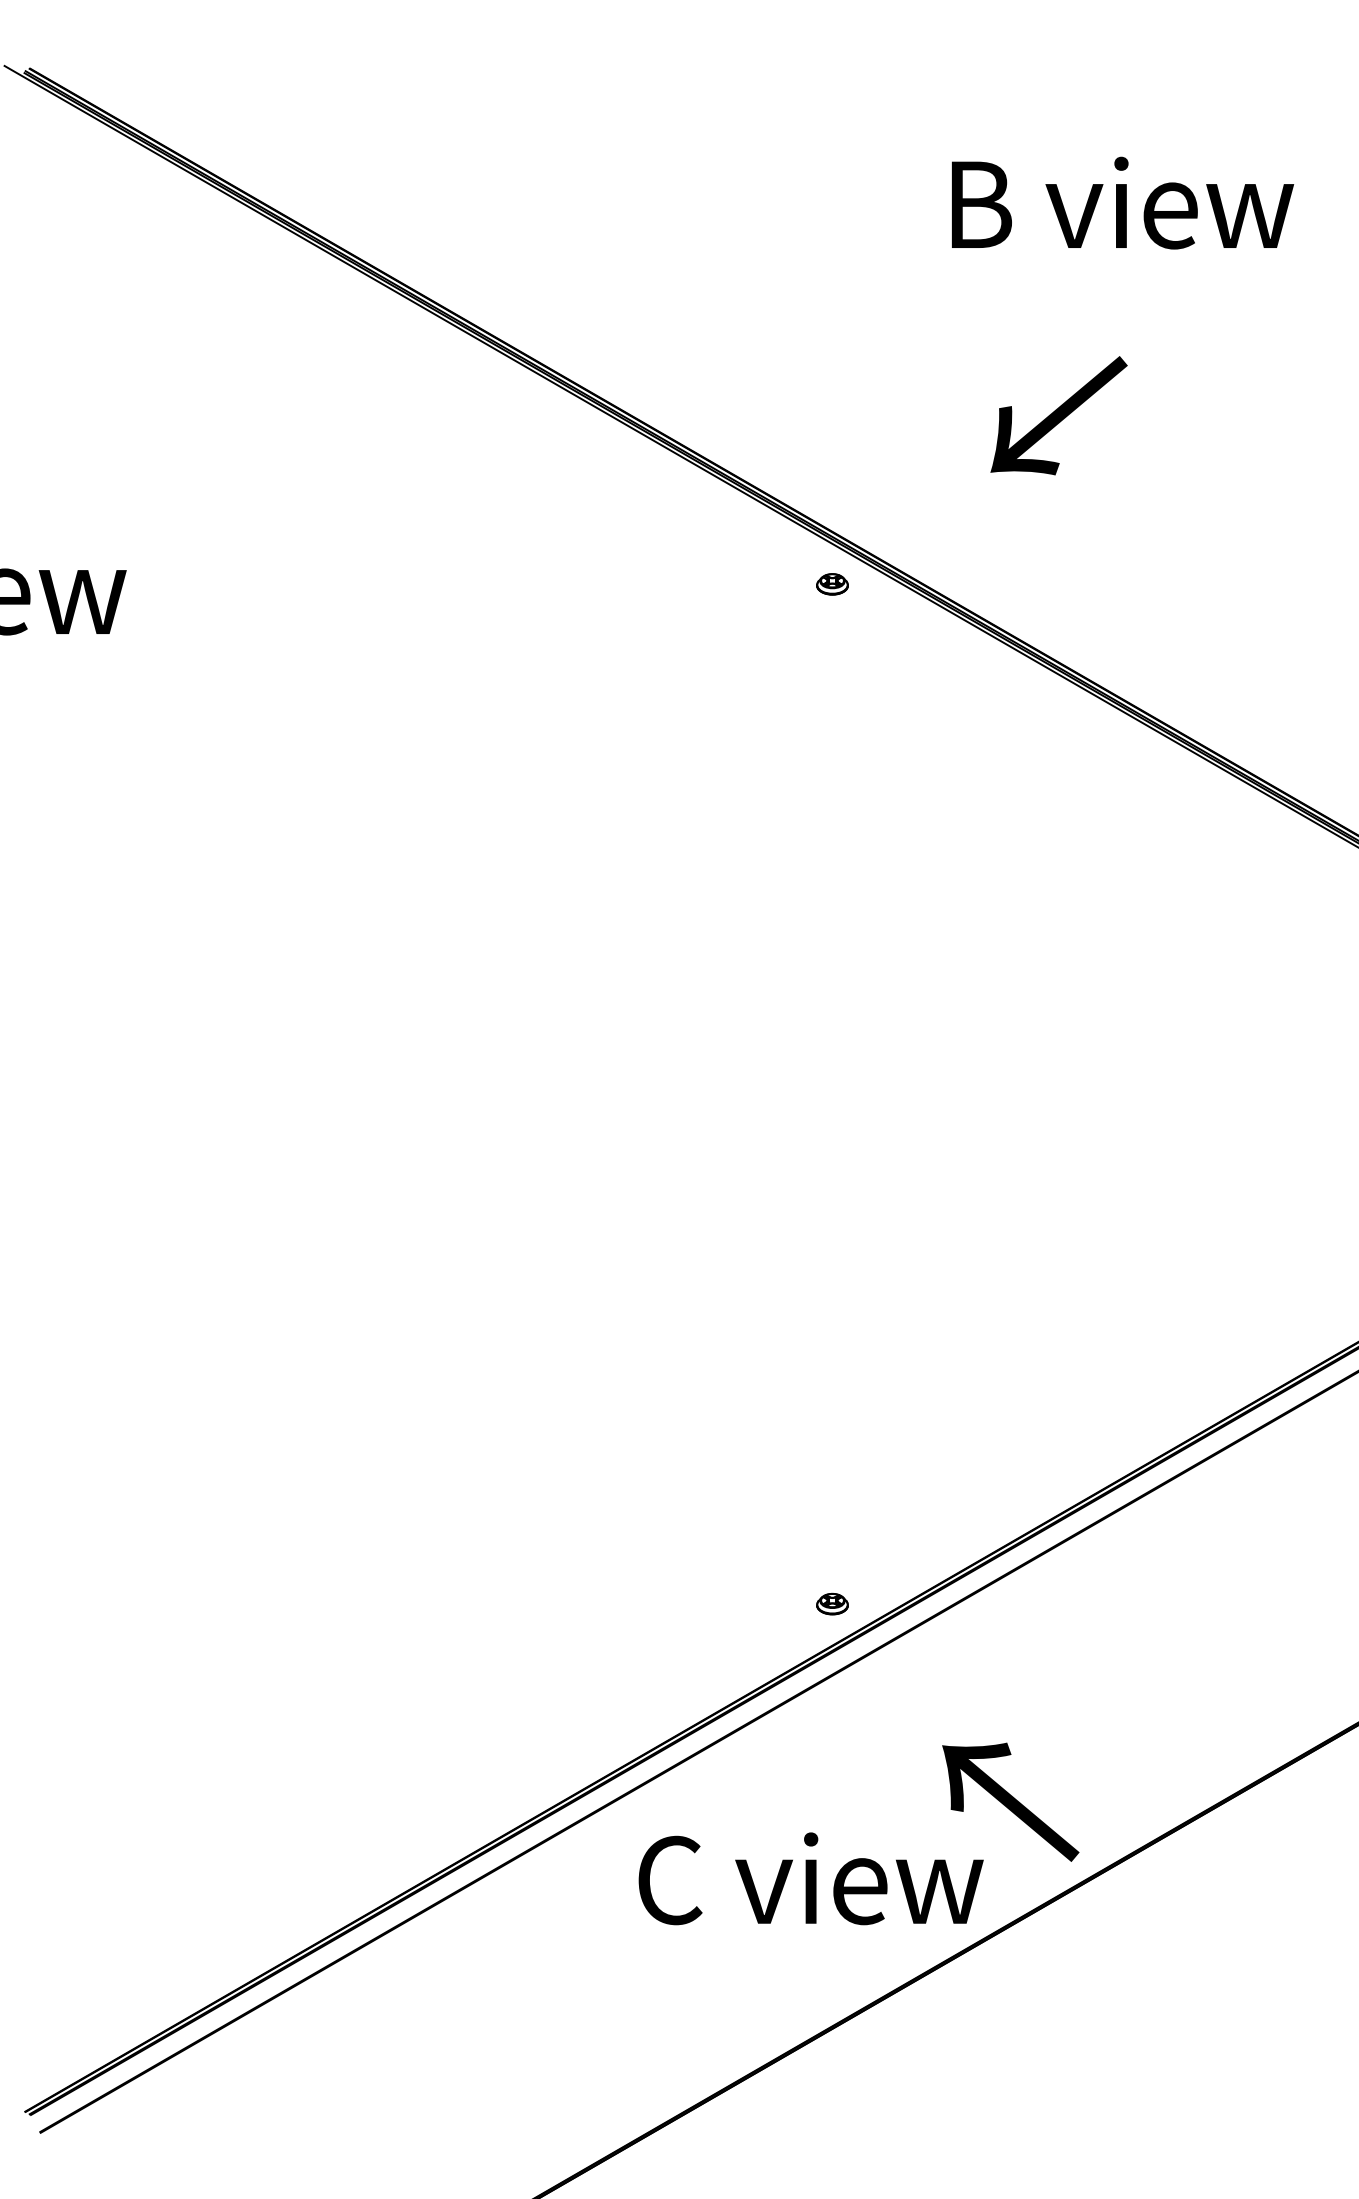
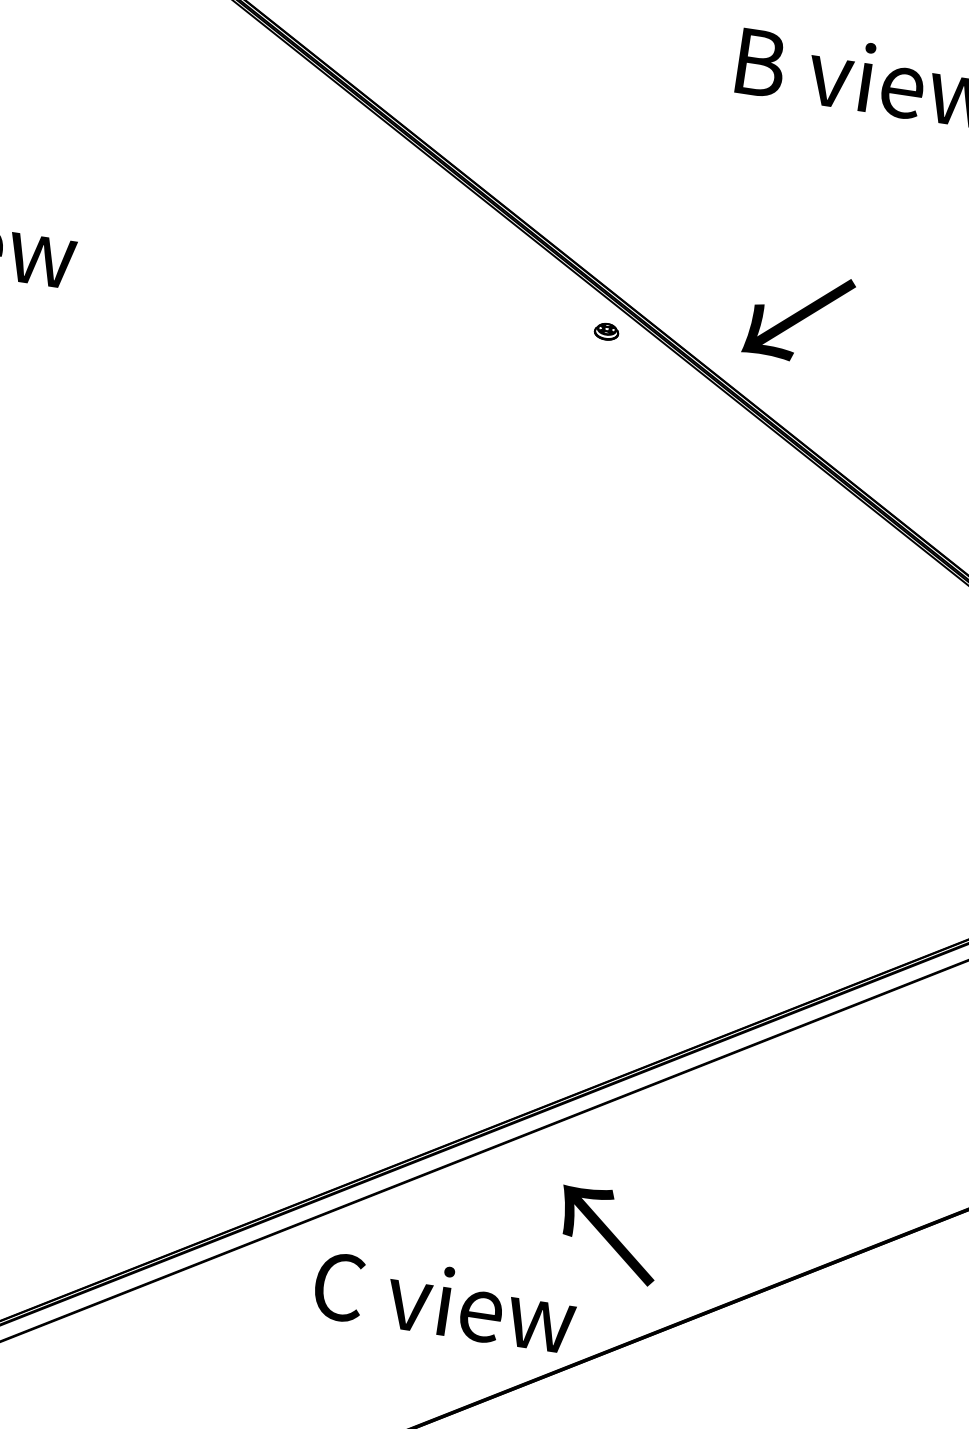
text: (1058, 415) -> (798, 316), moved
part: (832, 1603) -> (492, 1097), removed
text: (1010, 1801) -> (608, 1234), moved

